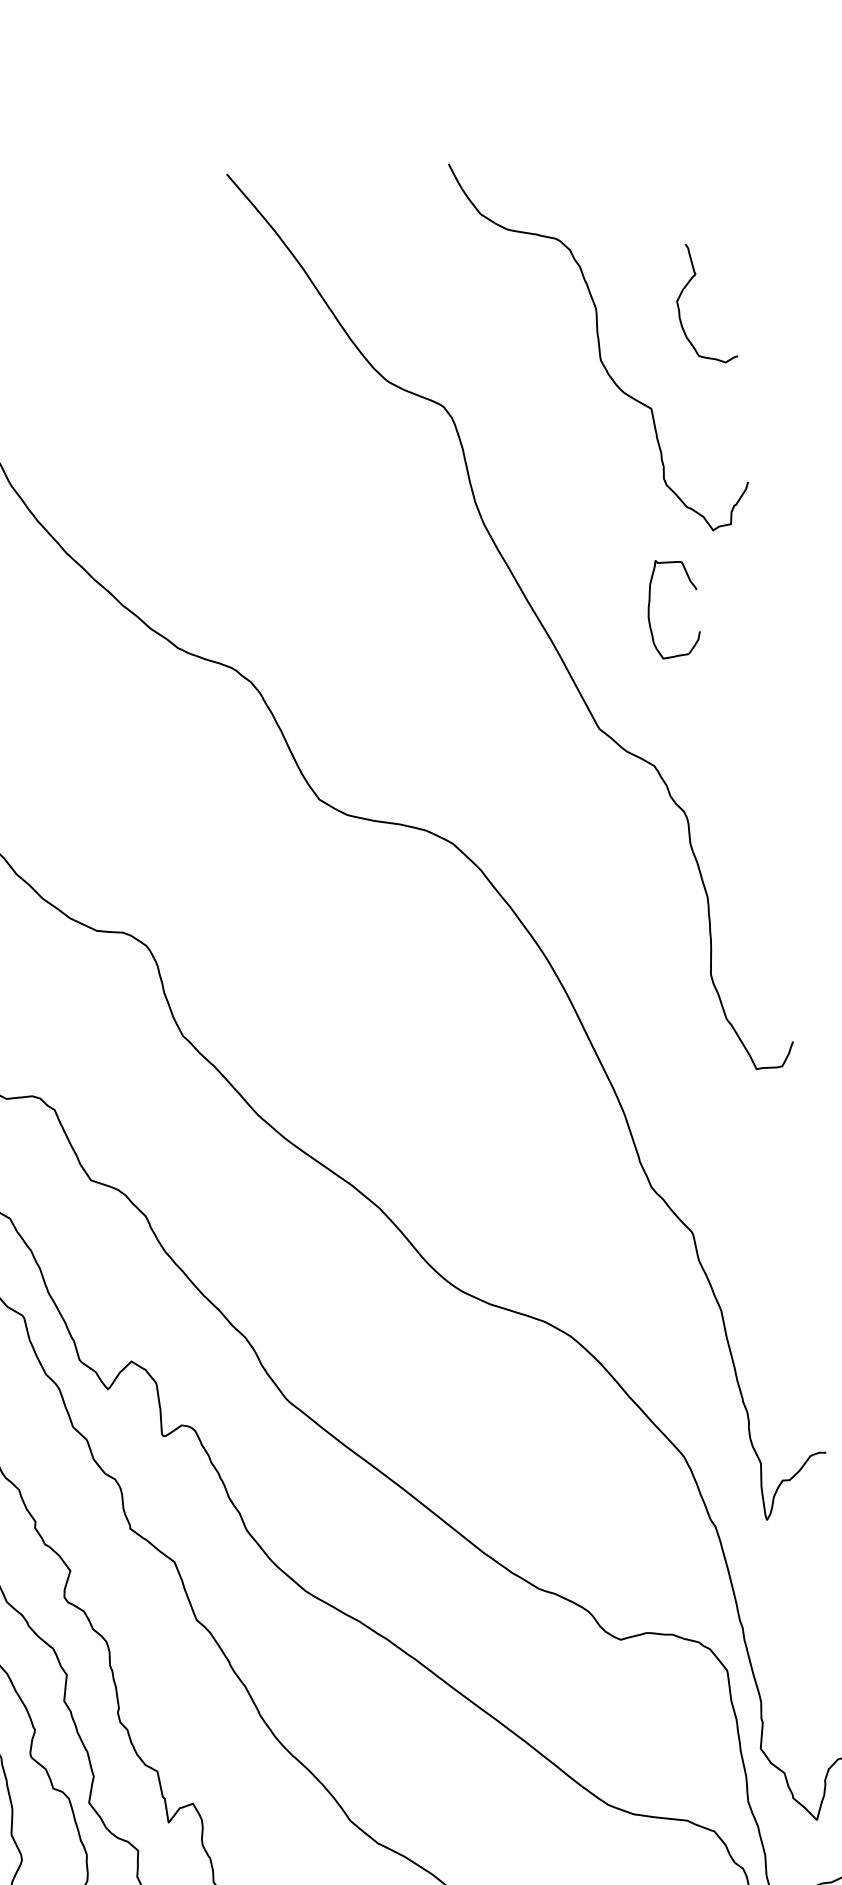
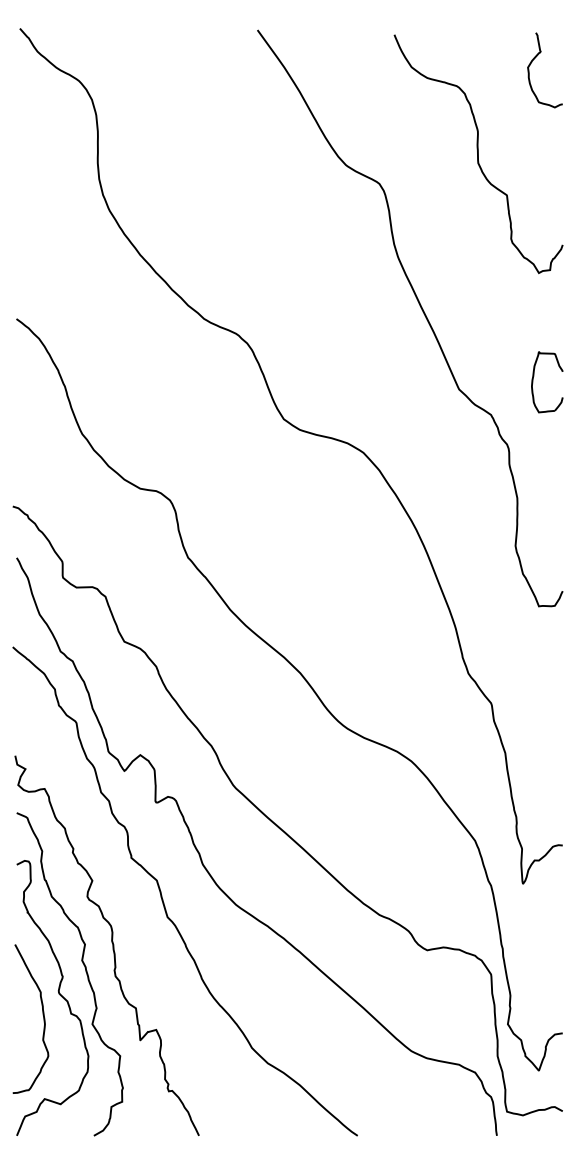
curve: (683, 292) -> (532, 62), moved
part: (650, 610) -> (533, 382), moved

